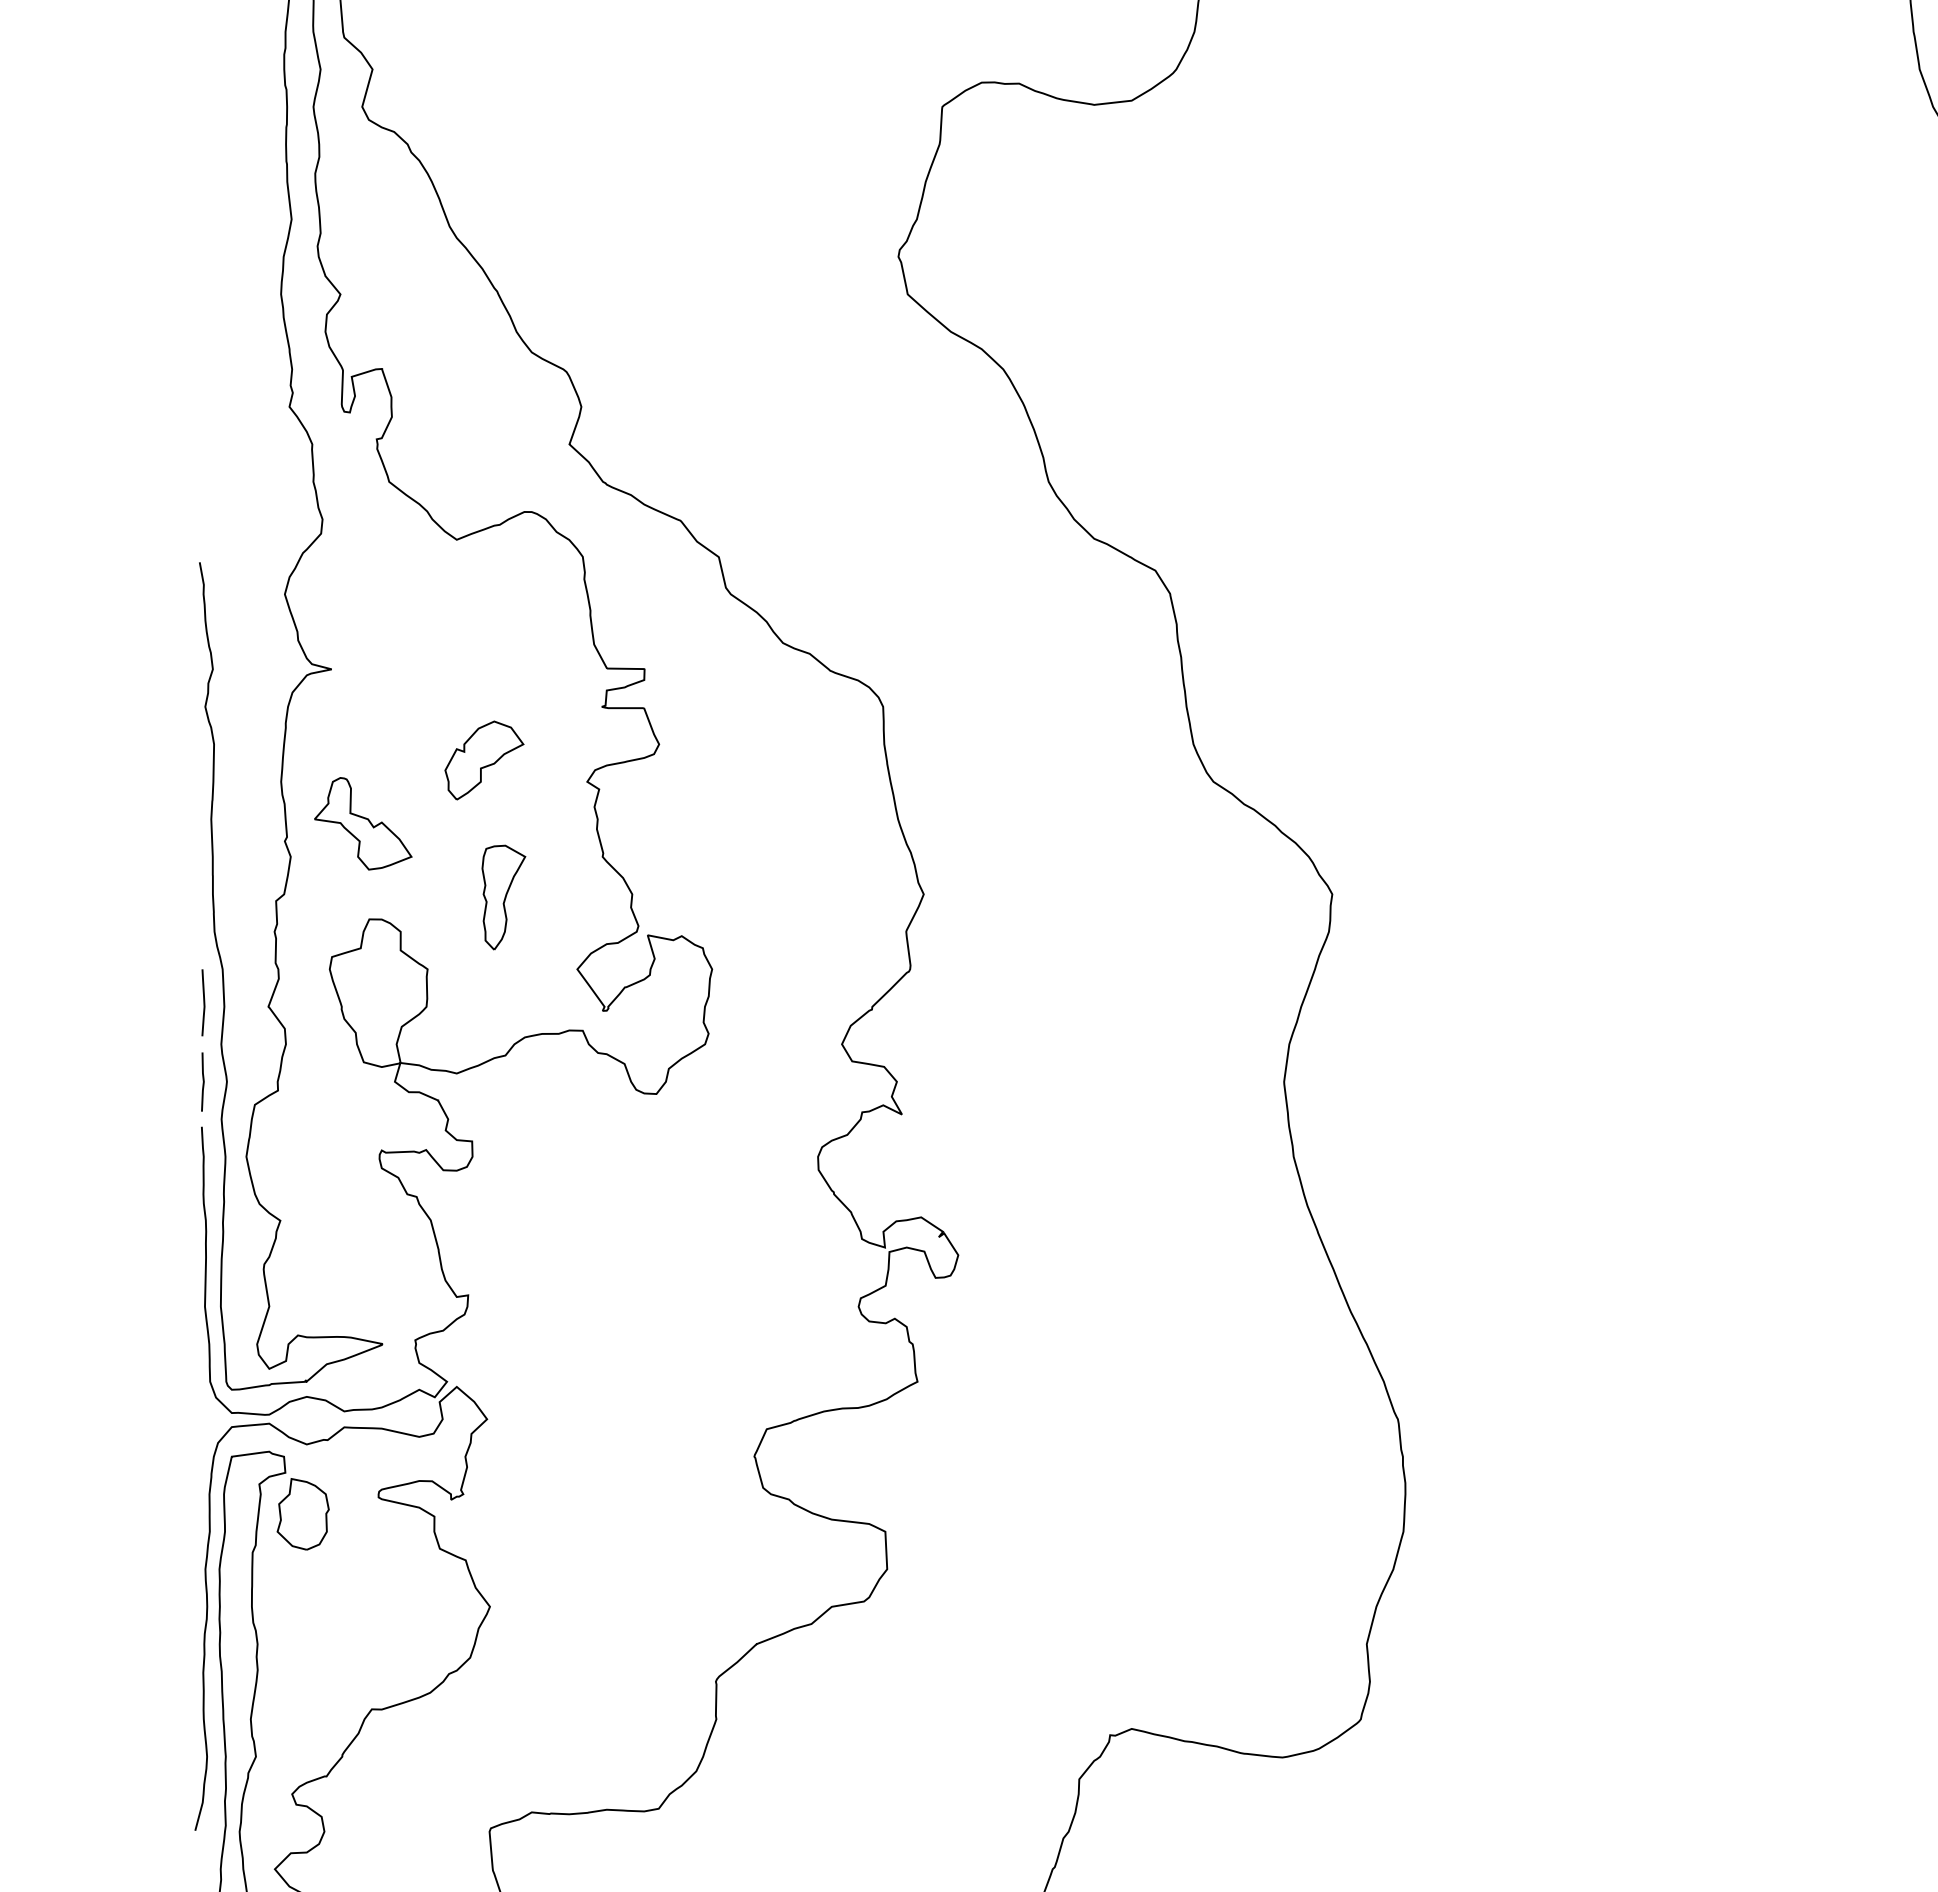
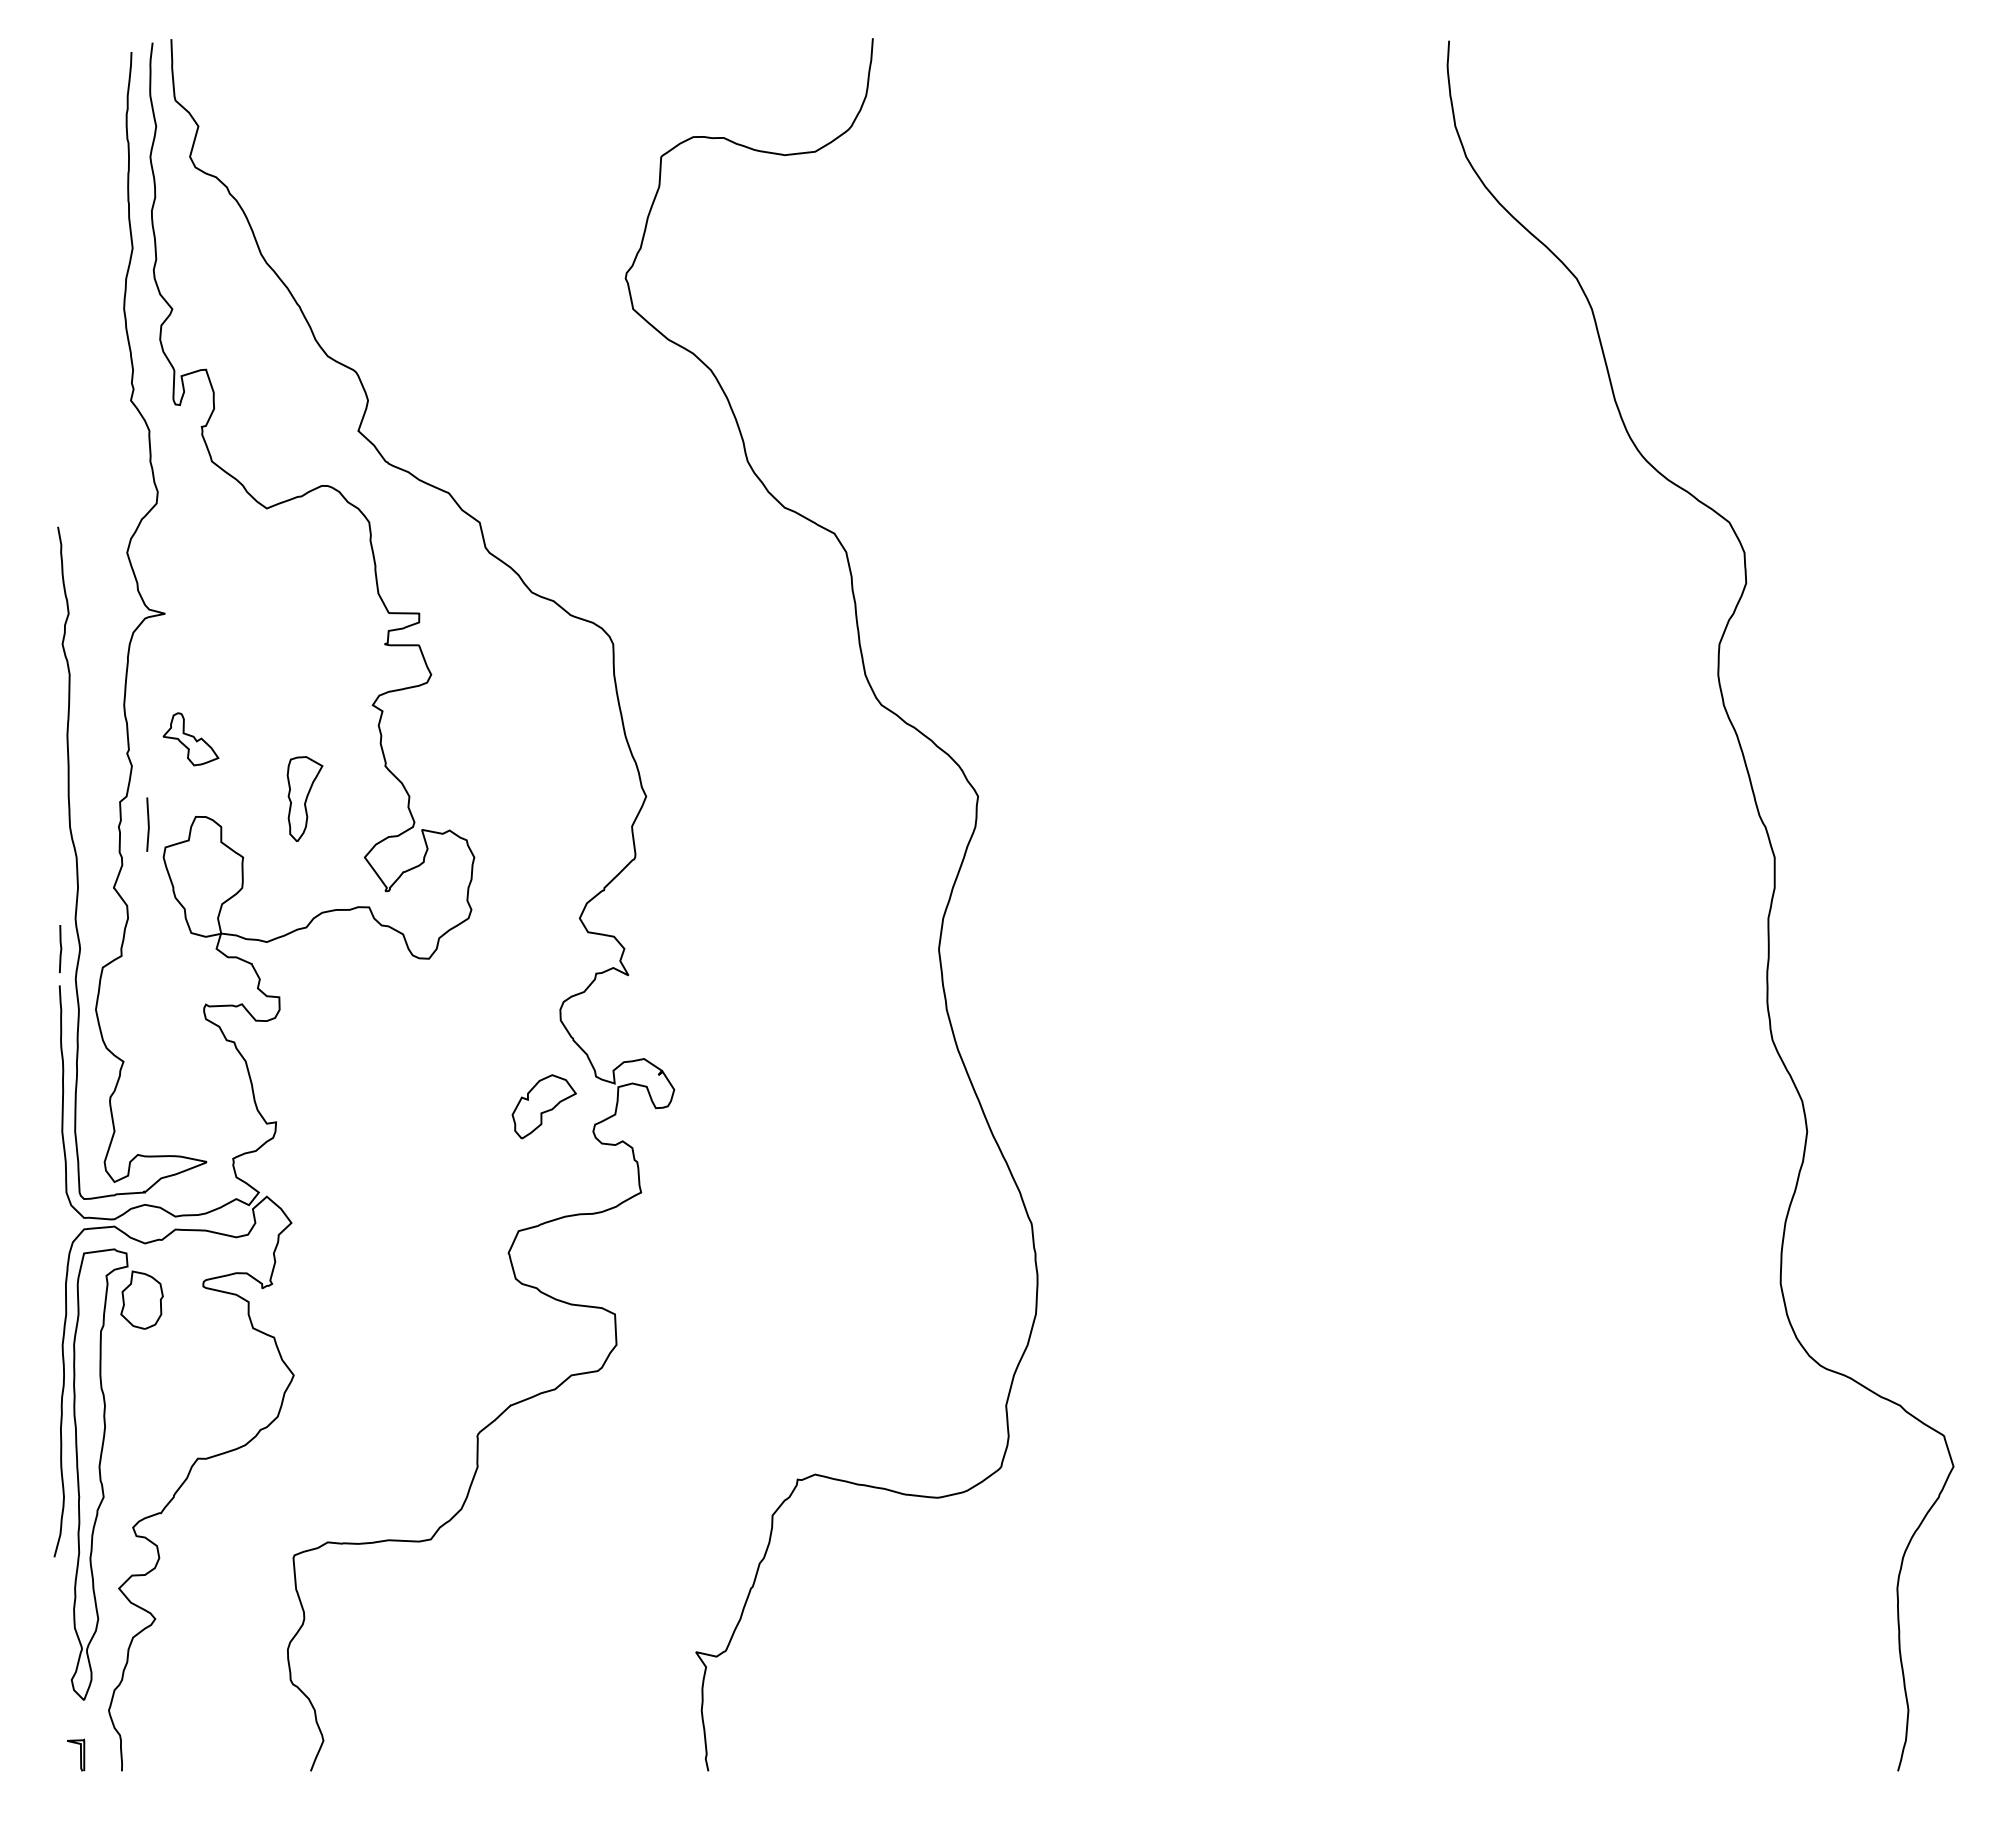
part: (483, 760) -> (543, 1106), moved
part: (362, 824) -> (190, 739), size x0.7
line: (202, 1002) -> (147, 824), moved

